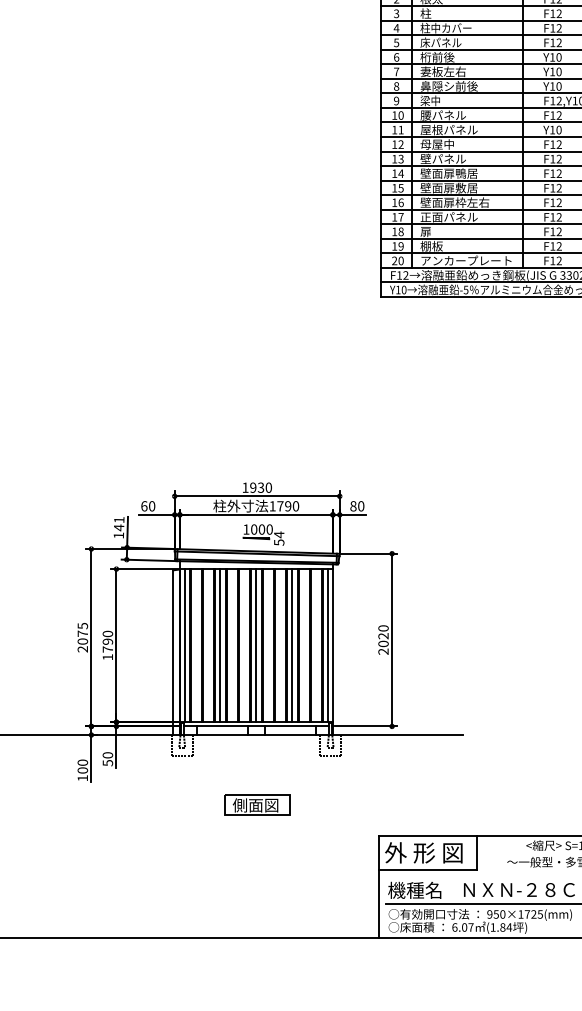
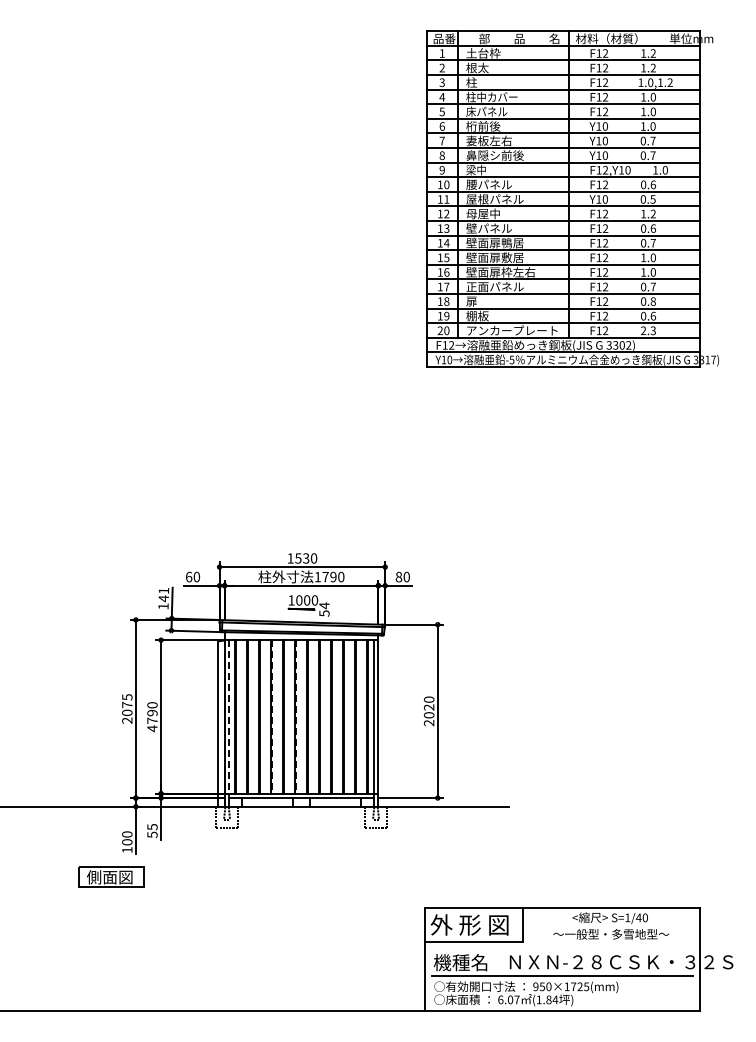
text: (253, 487) -> (298, 558), 1930 -> 1530
line: (184, 645) -> (229, 716), solid -> dashed
line: (220, 645) -> (265, 716), removed
line: (227, 645) -> (272, 716), solid -> dashed
line: (251, 645) -> (296, 716), solid -> dashed
line: (256, 645) -> (301, 716), removed
line: (292, 645) -> (337, 716), removed
text: (107, 657) -> (152, 728), 1790 -> 4790
text: (107, 754) -> (152, 826), 50 -> 55
part: (257, 804) -> (111, 876), moved

